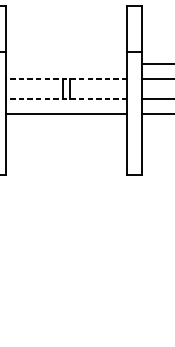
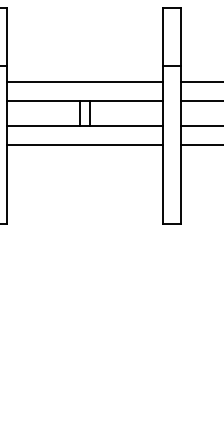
line: (66, 63) -> (85, 81), added
line: (66, 78) -> (85, 100), dashed -> solid
line: (66, 98) -> (85, 126), dashed -> solid

